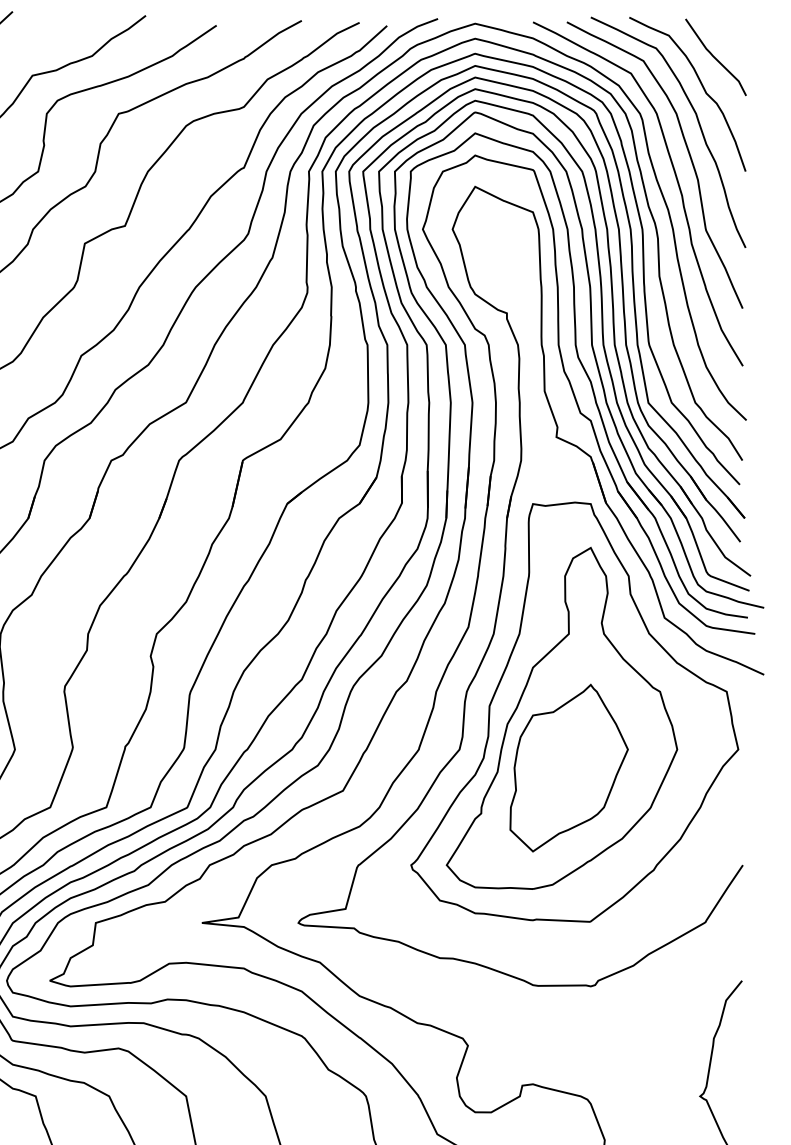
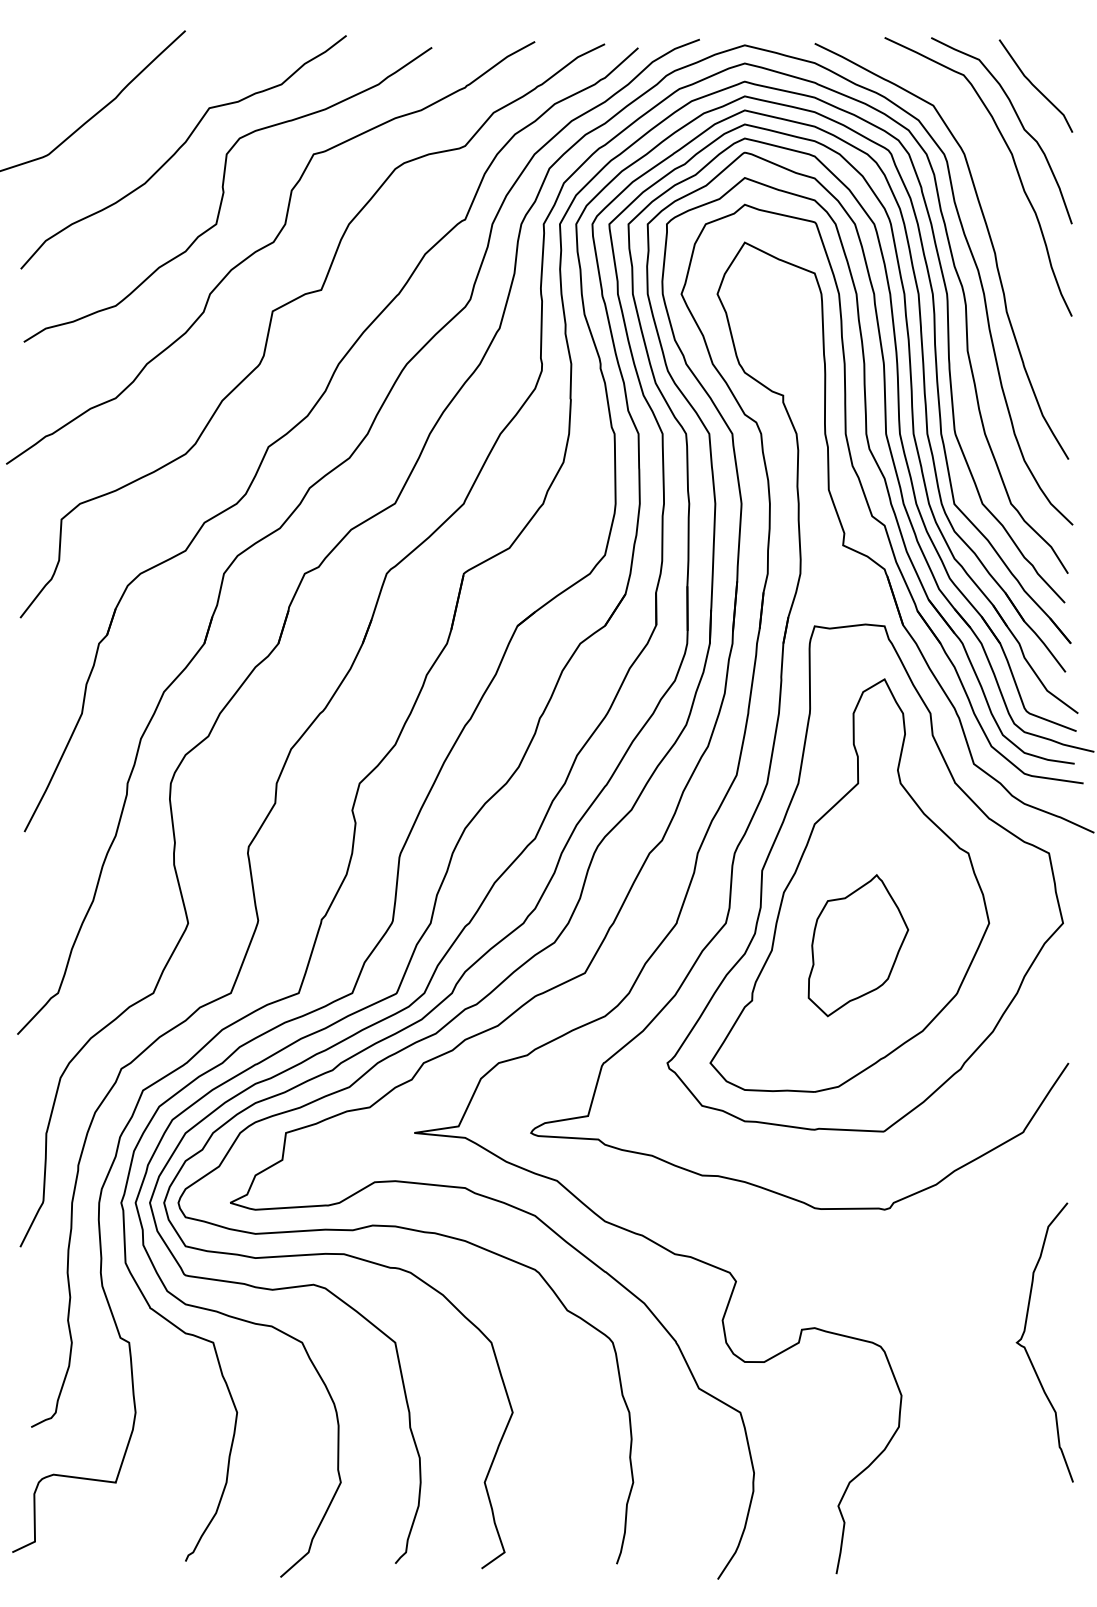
curve: (687, 151) -> (1001, 199), removed
part: (569, 767) -> (858, 945), size x0.7

